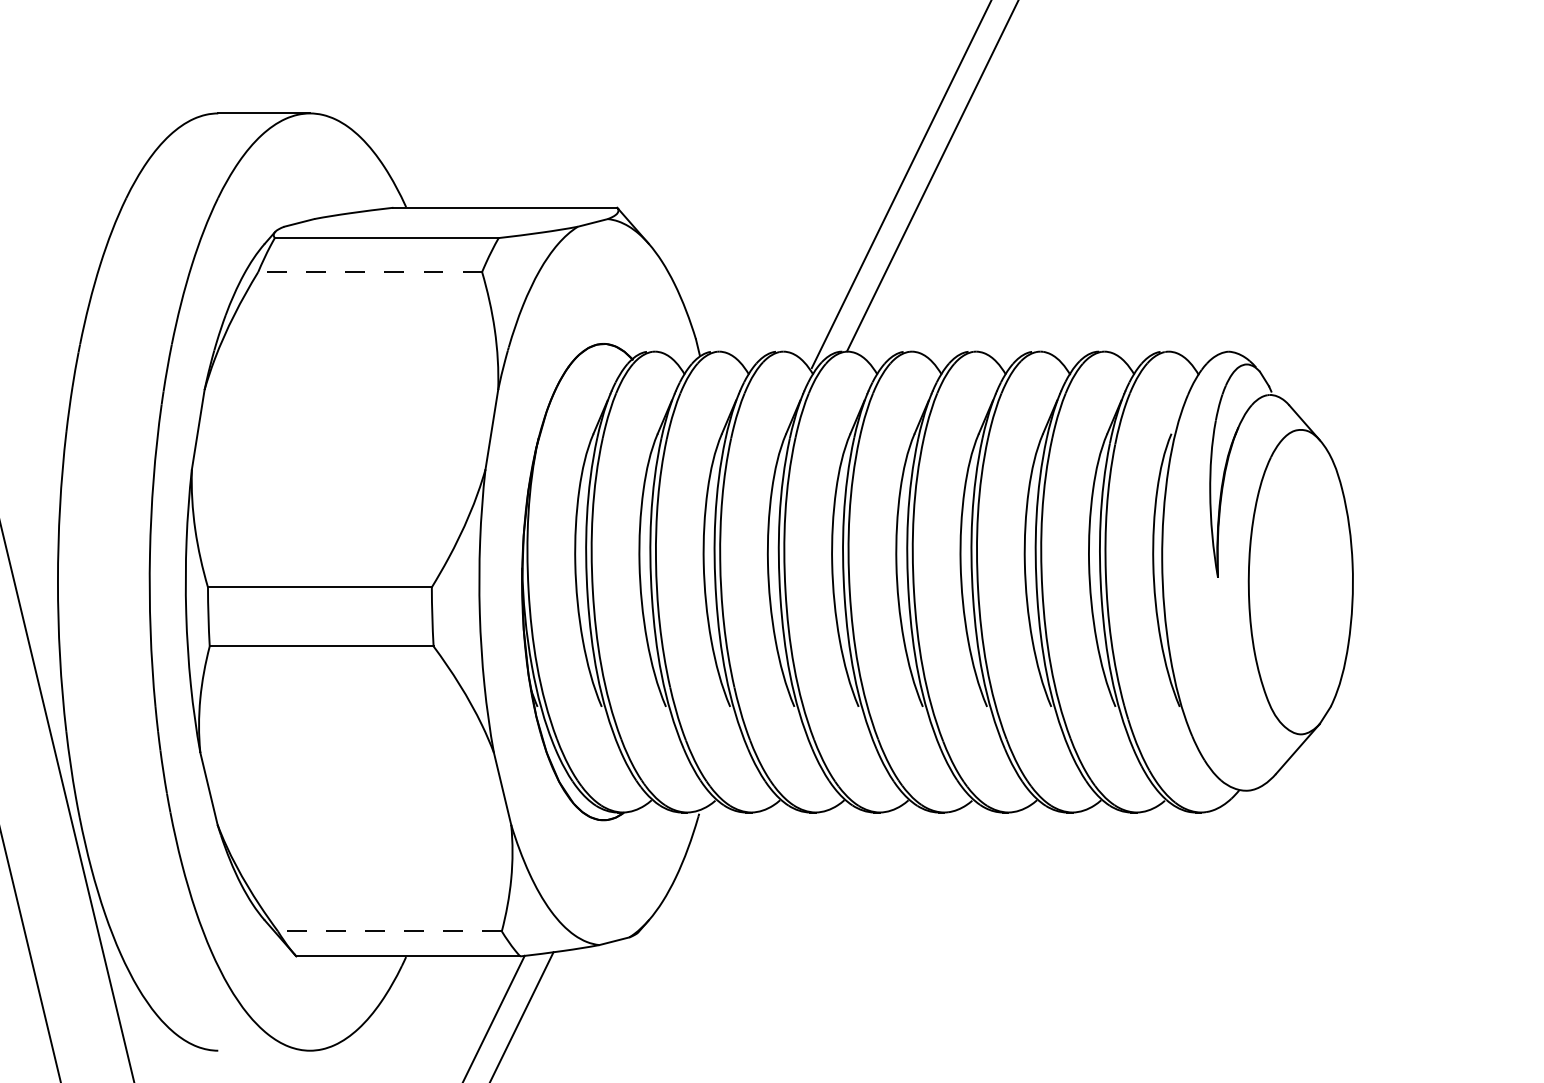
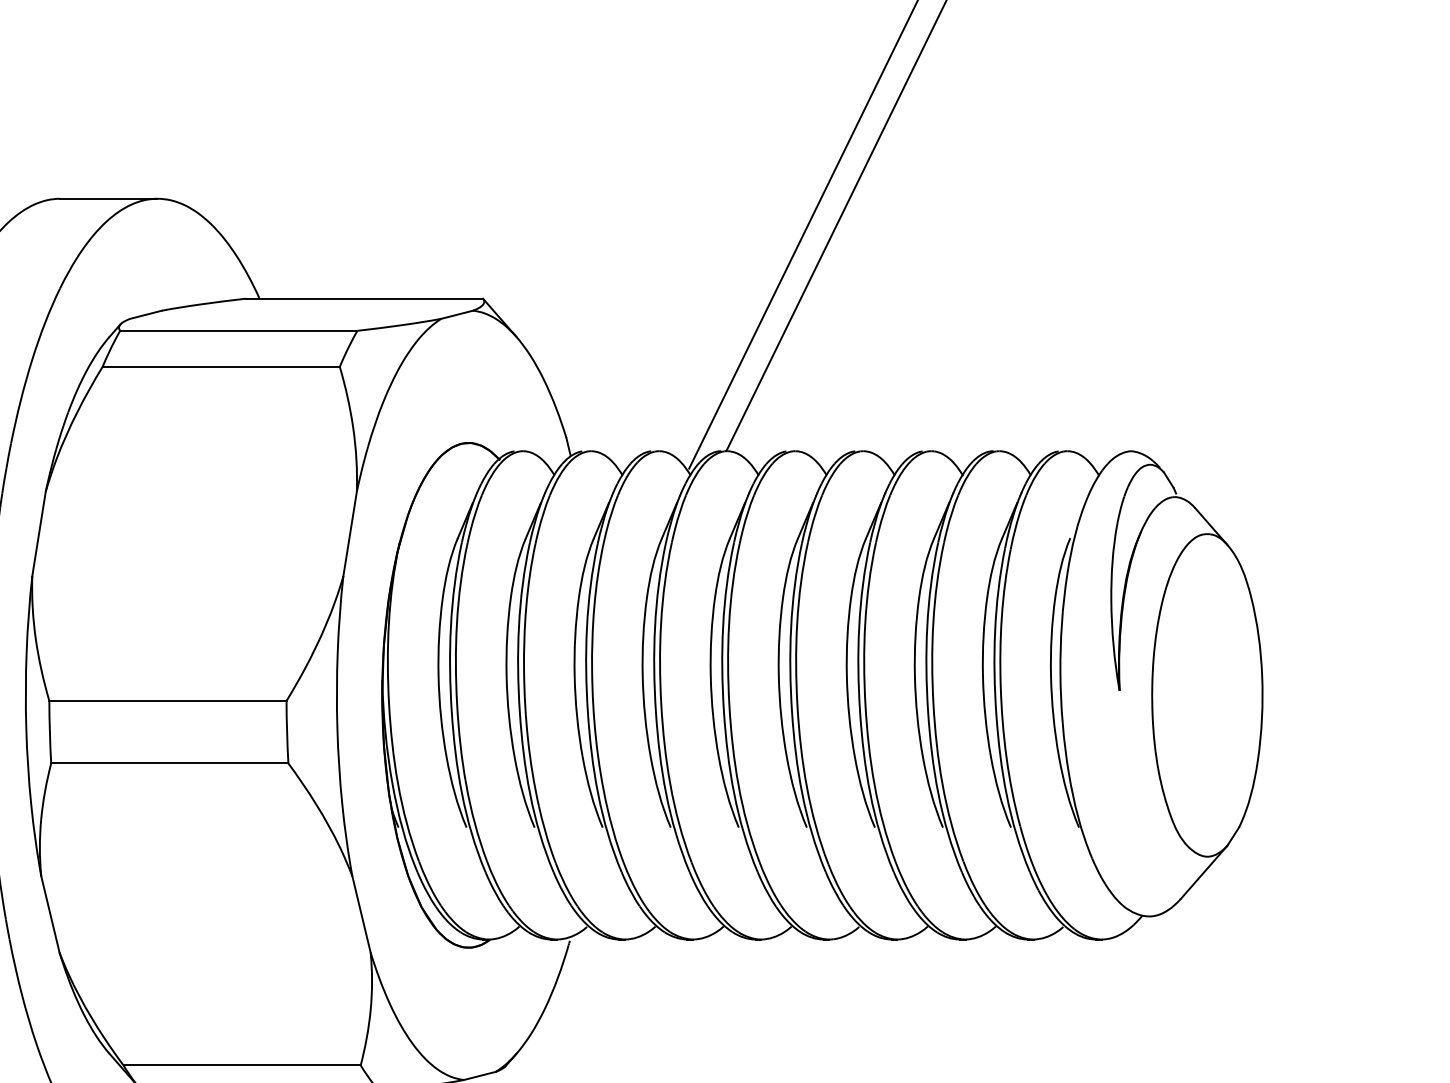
line: (370, 272) -> (221, 367), dashed -> solid
line: (389, 931) -> (241, 1065), dashed -> solid

